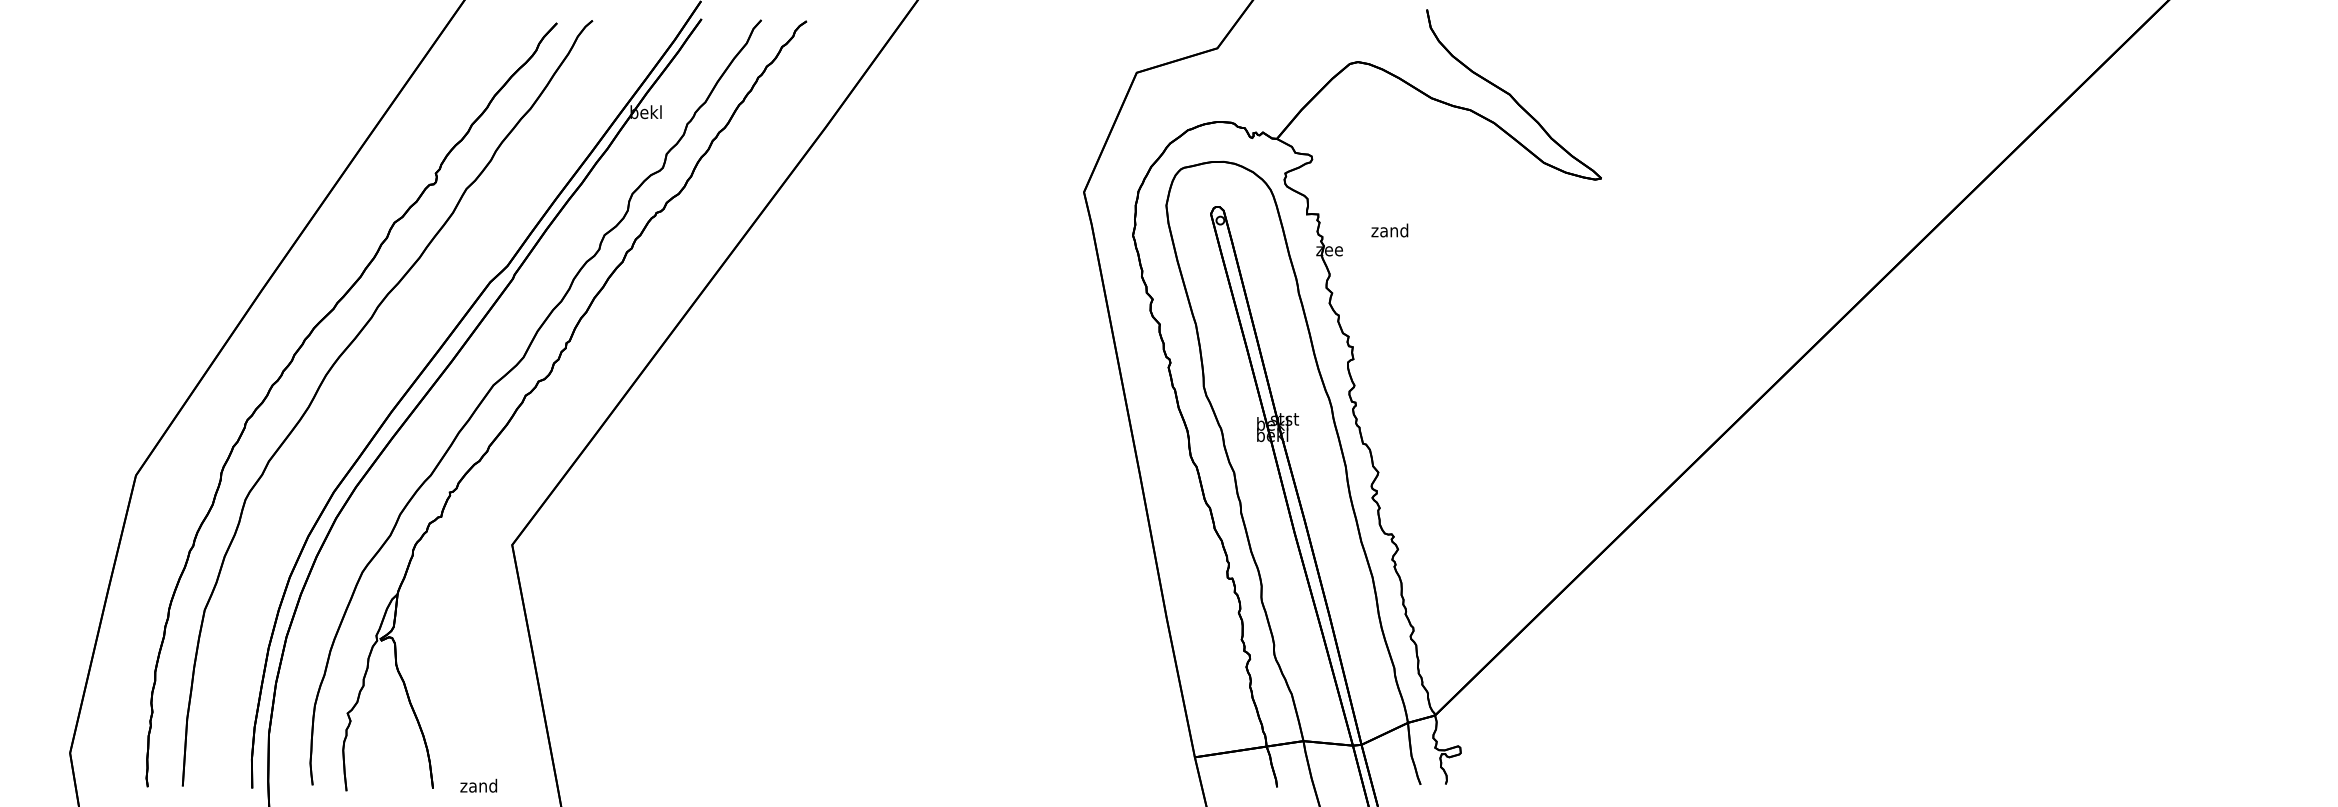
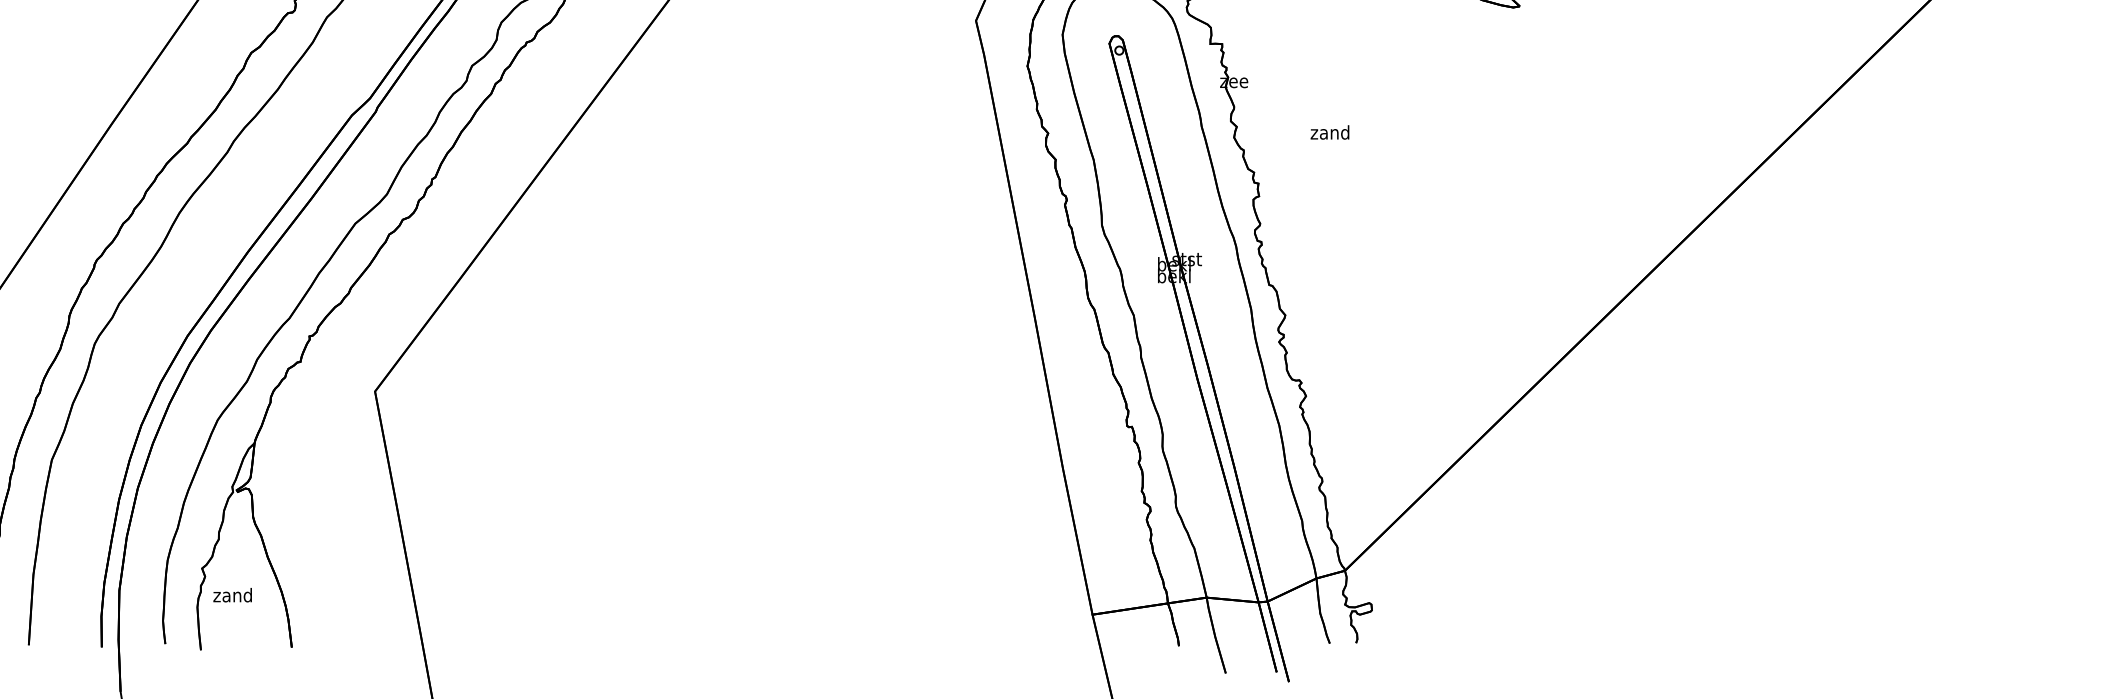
text: (1389, 230) -> (1329, 132), moved
text: (478, 785) -> (232, 594), moved

